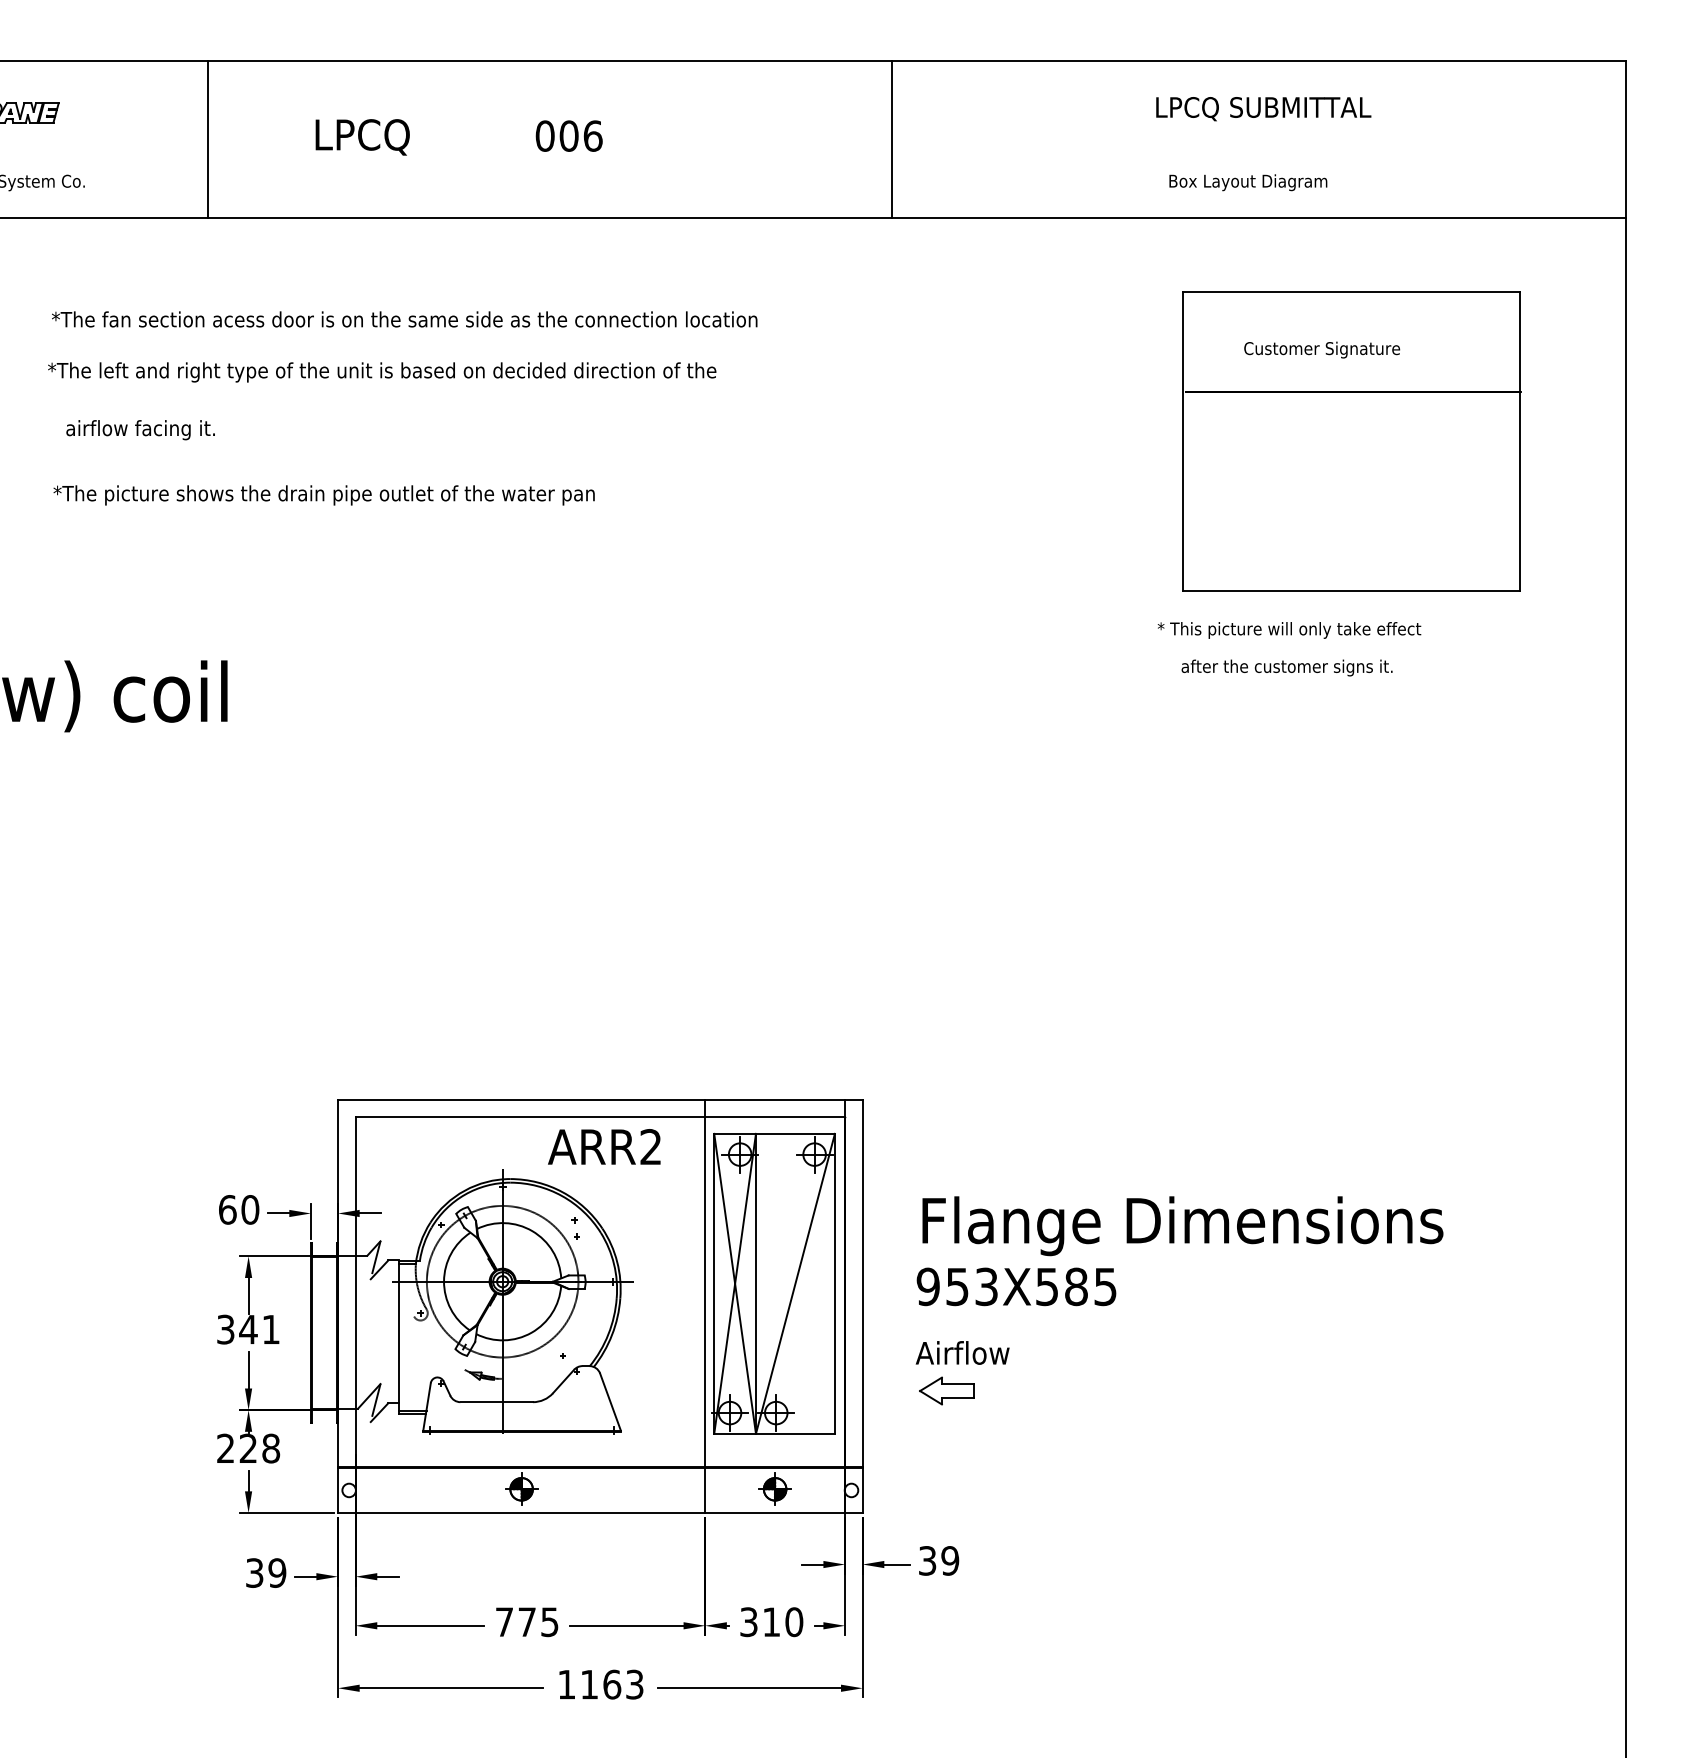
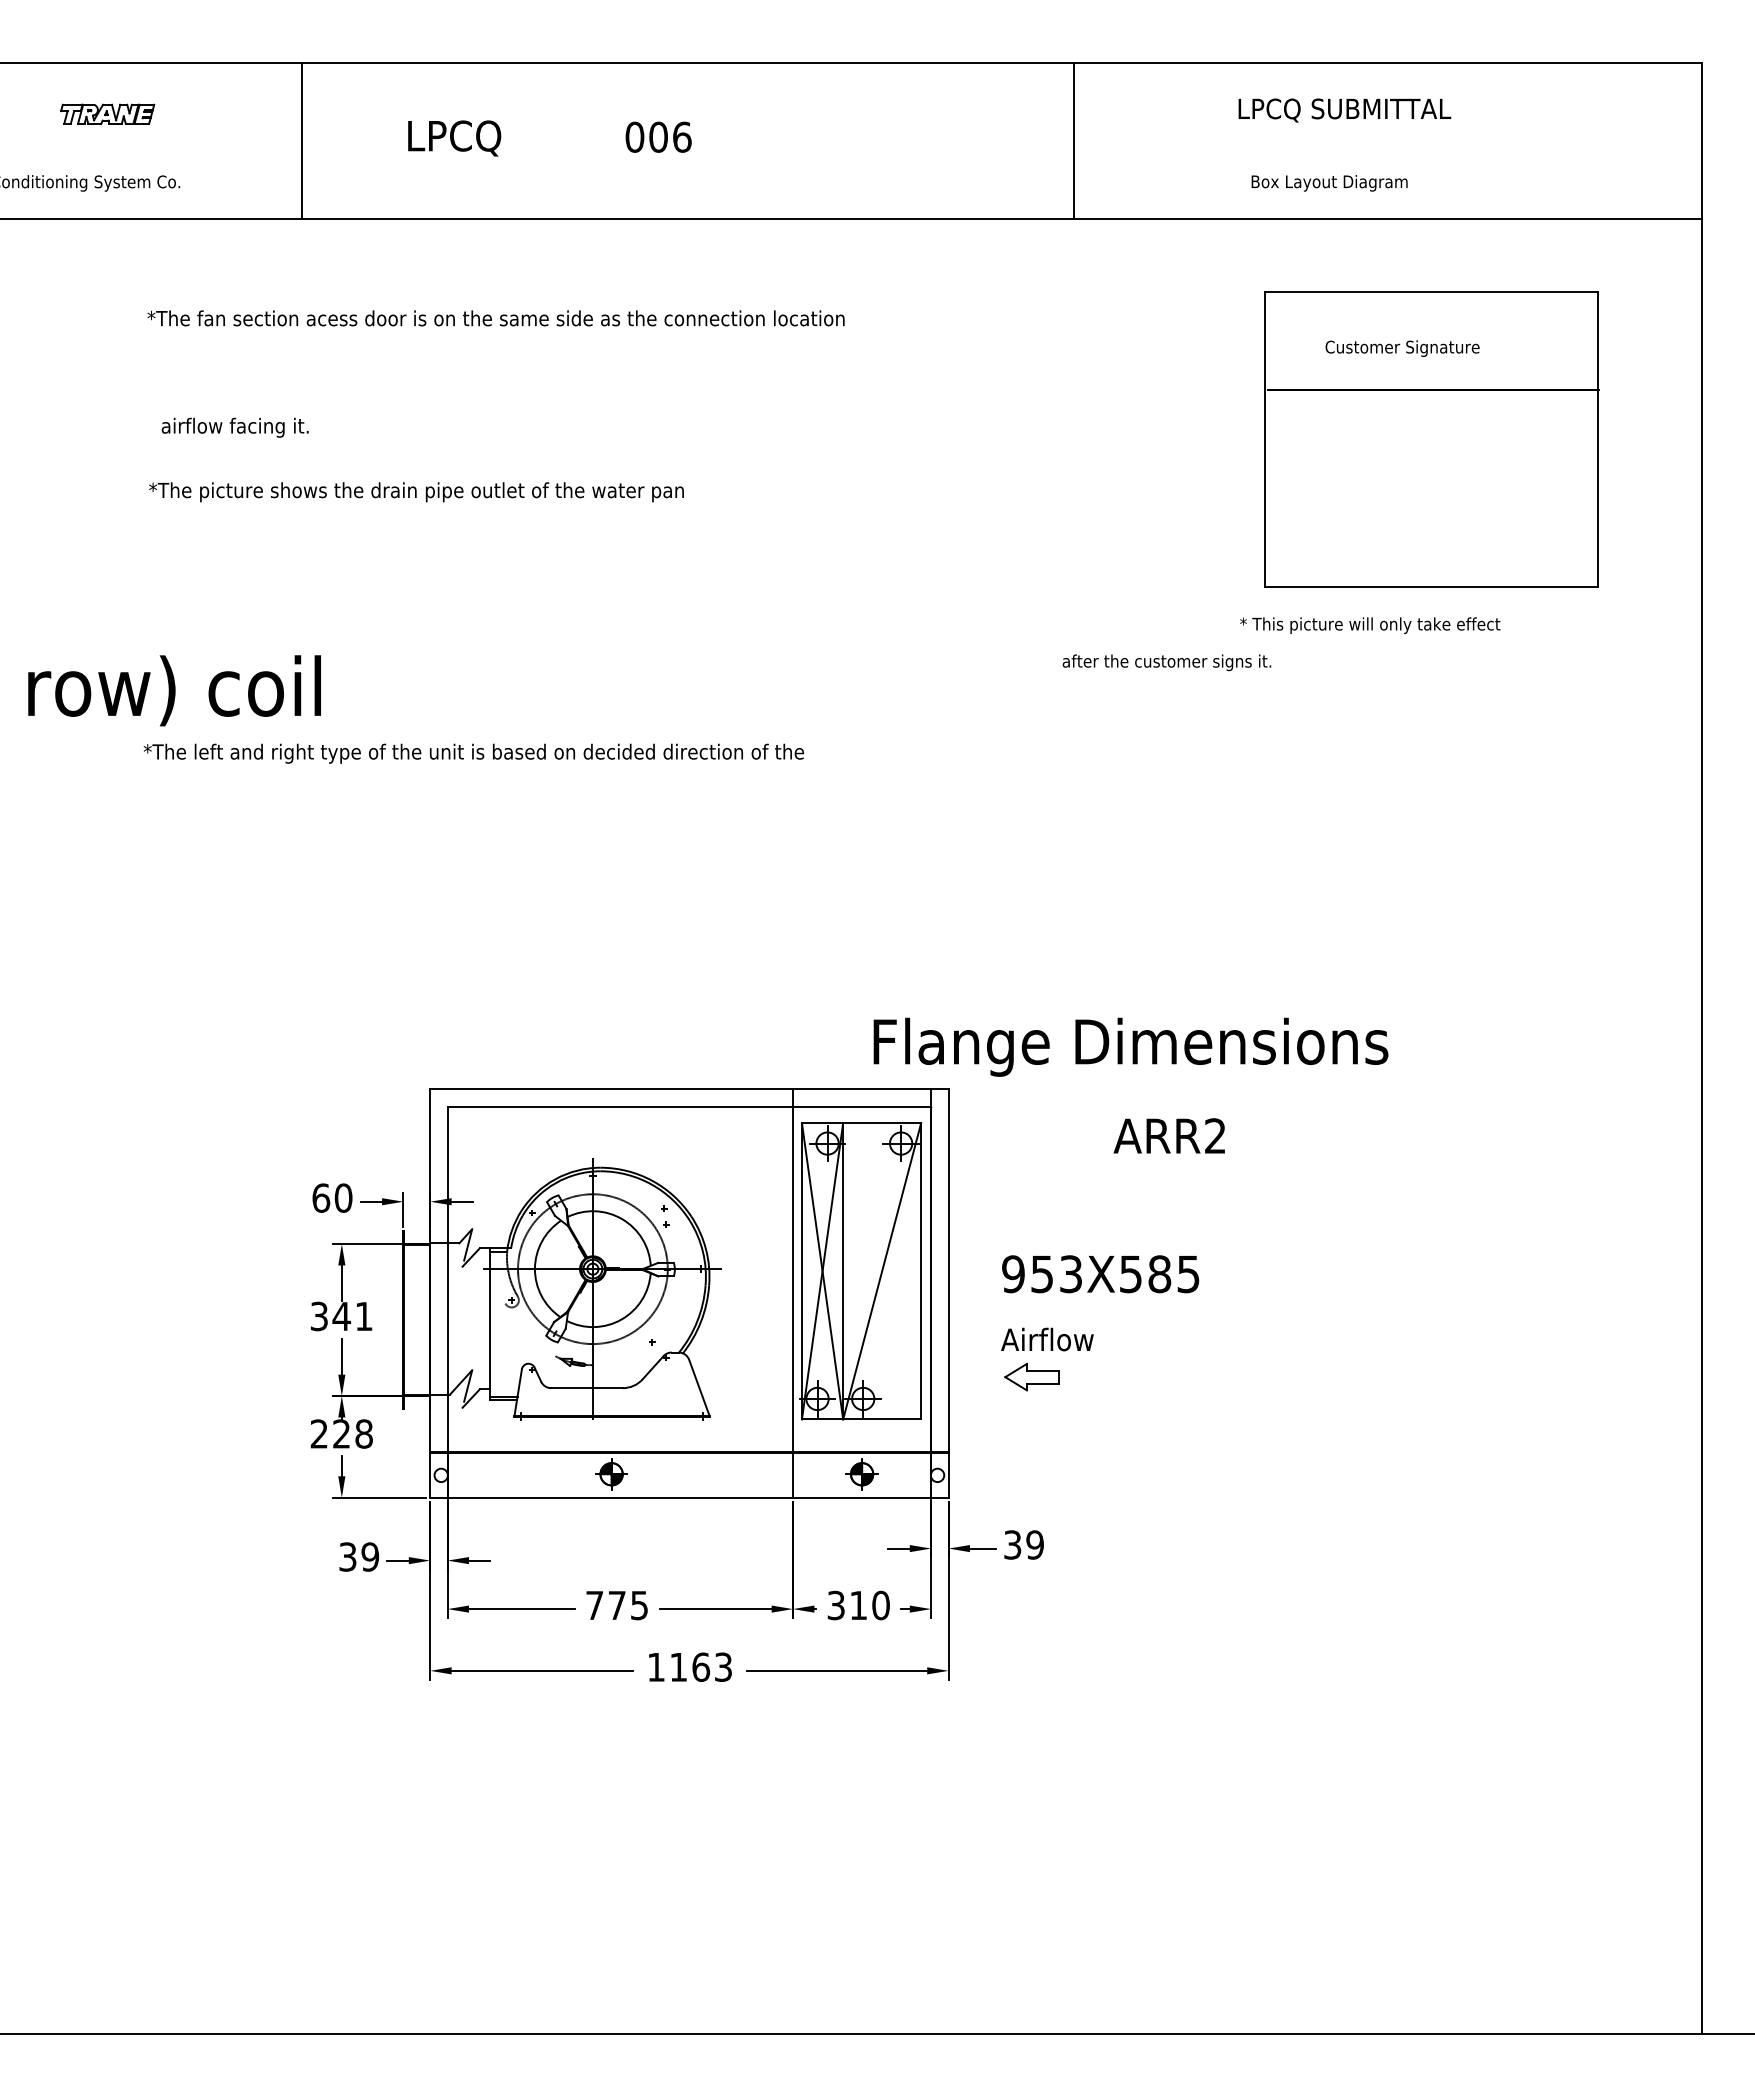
line: (891, 139) -> (1073, 140), moved
text: (381, 372) -> (473, 753), moved
text: (1286, 667) -> (1166, 662), moved
text: (603, 1146) -> (1168, 1135), moved
text: (1182, 1225) -> (1130, 1046), moved

